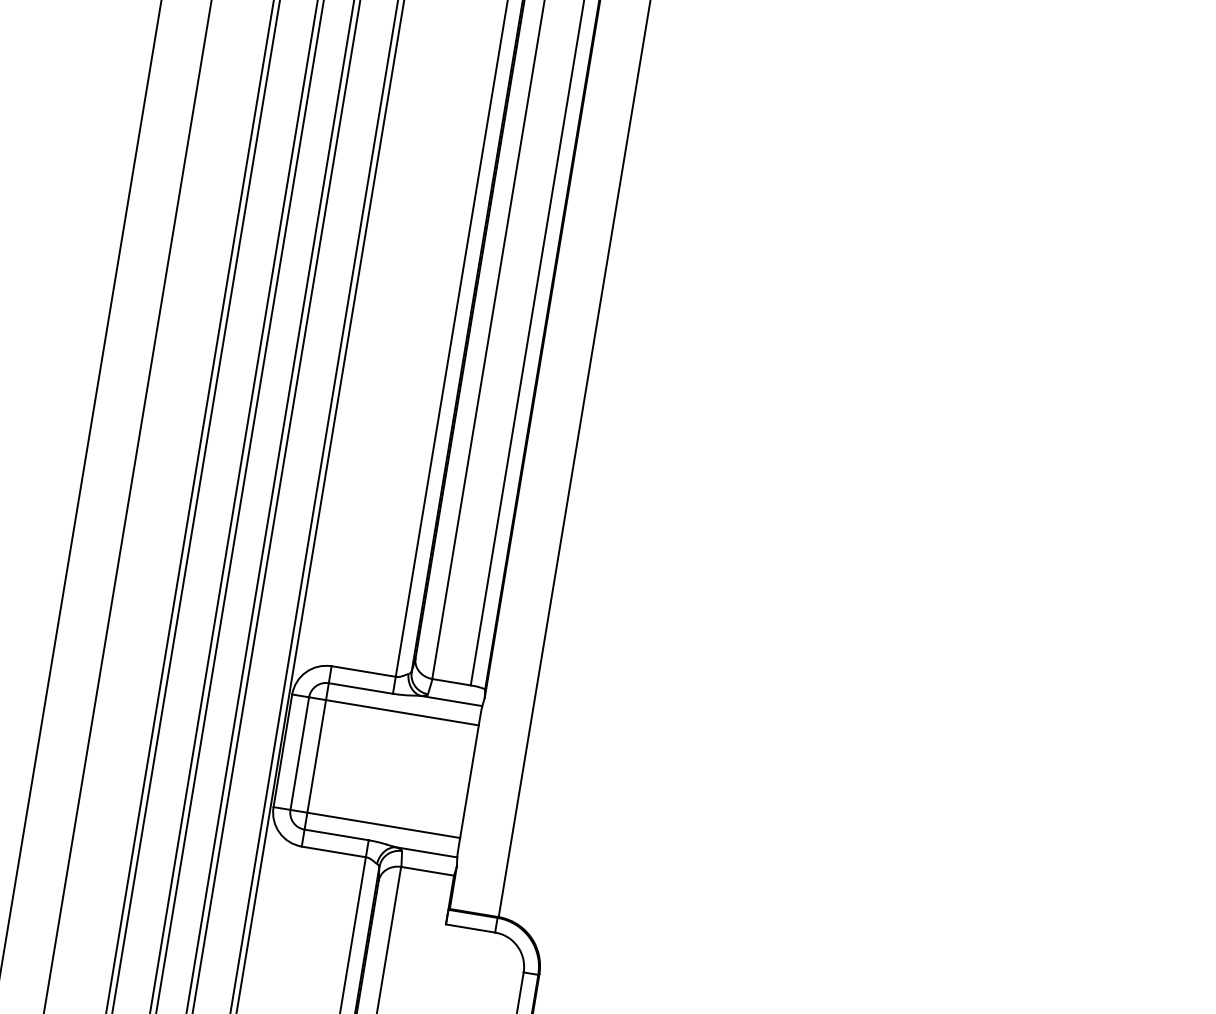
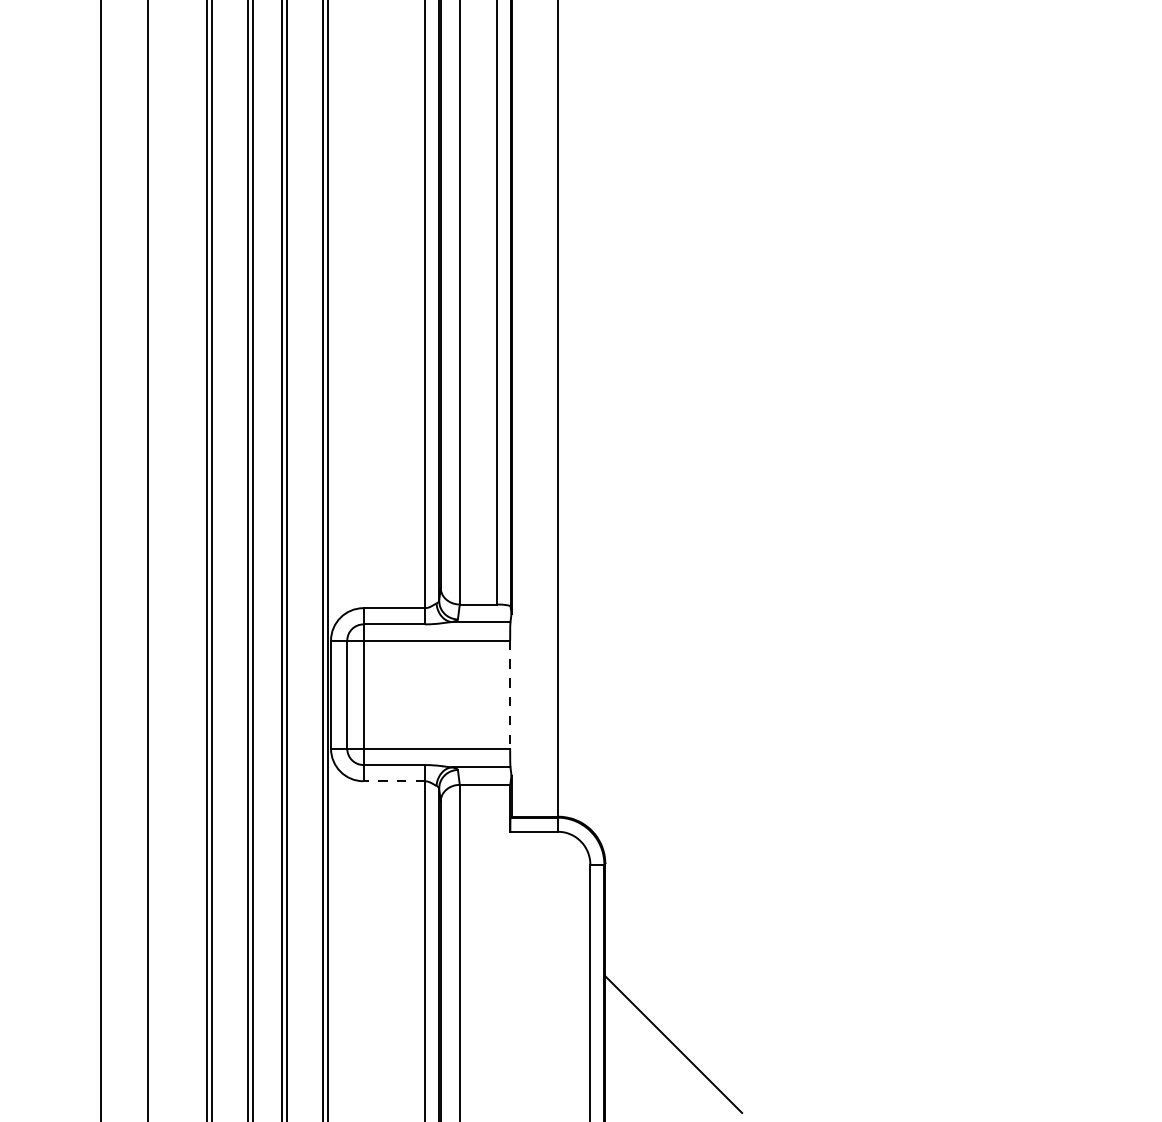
line: (469, 782) -> (510, 695), solid -> dashed
line: (334, 852) -> (394, 781), solid -> dashed

